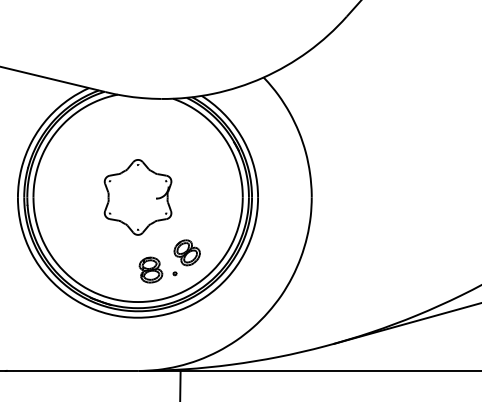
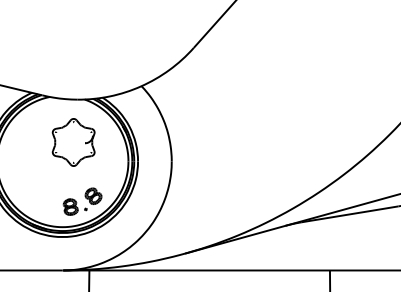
part: (137, 197) -> (73, 142), moved

